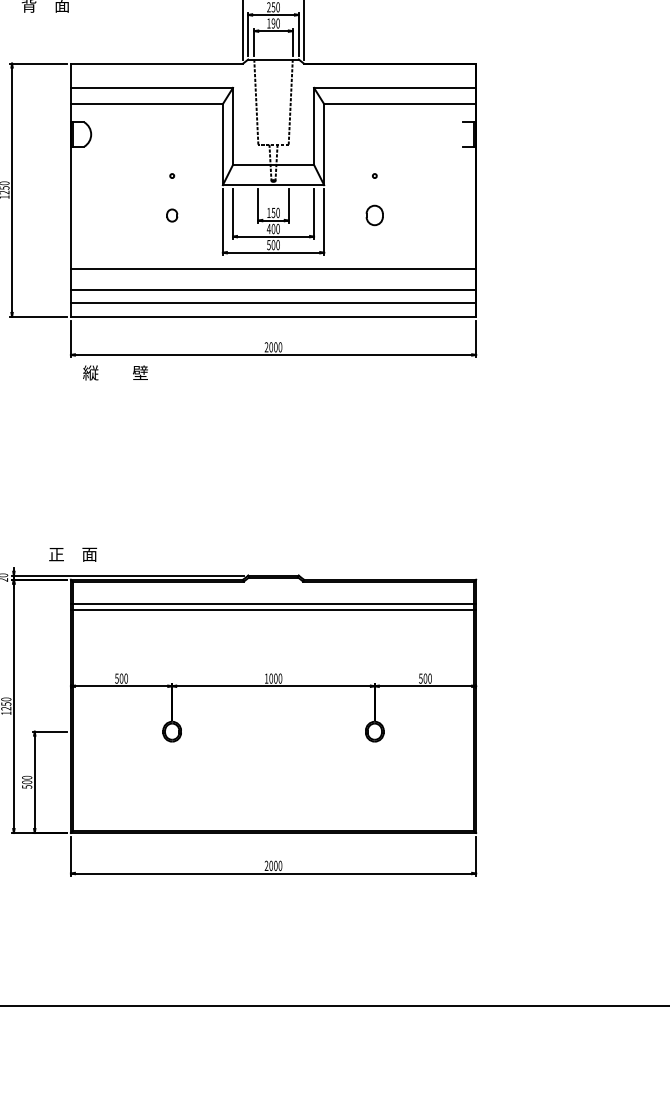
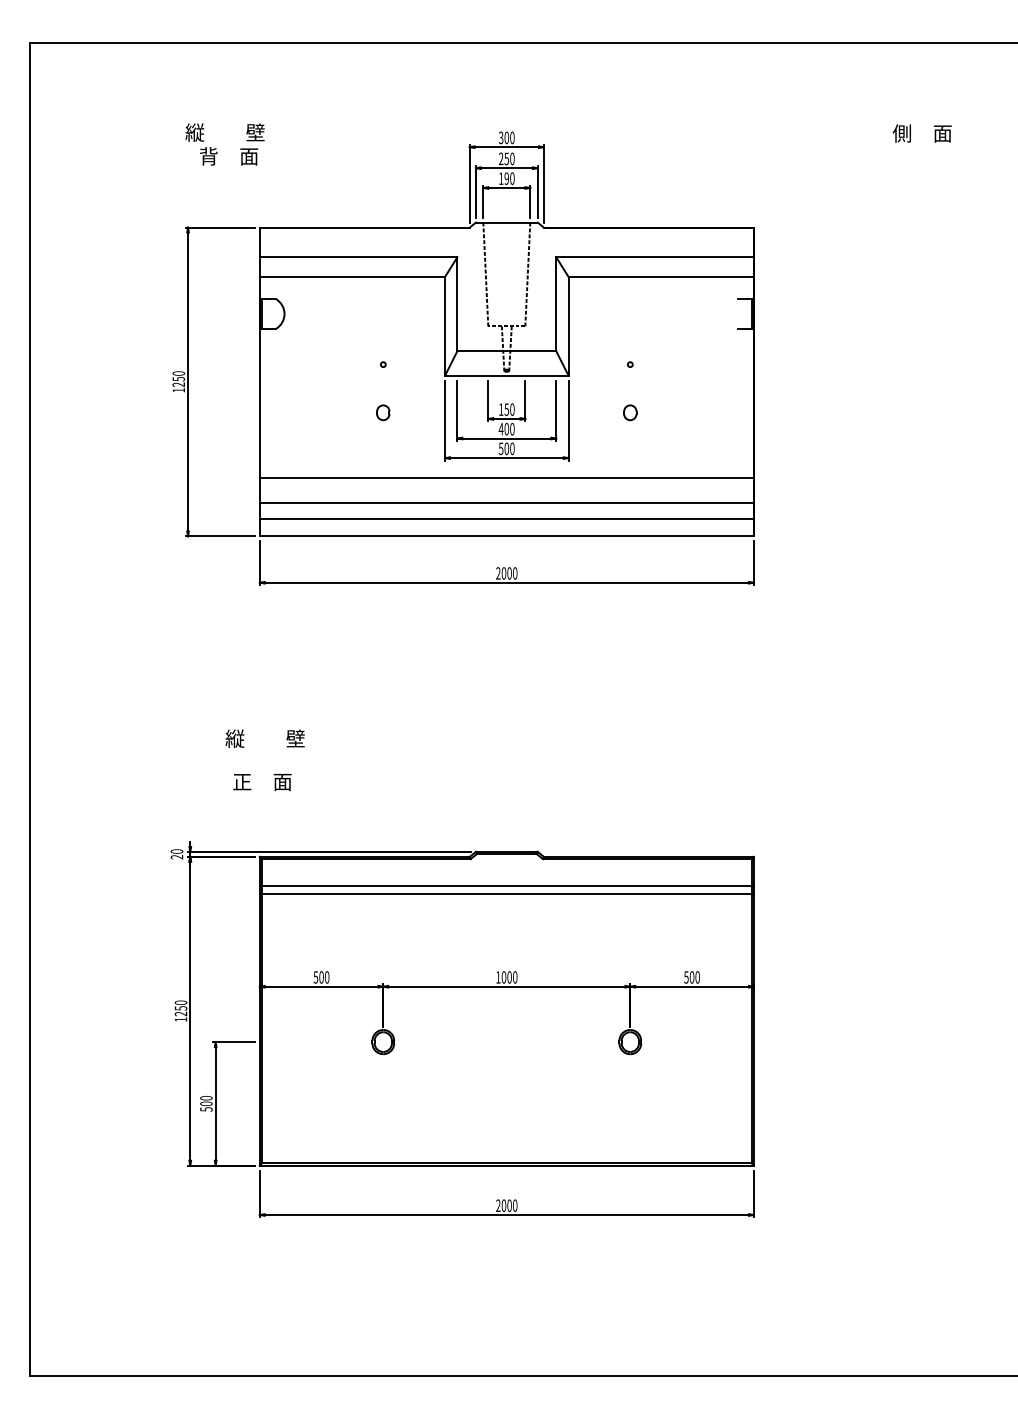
part: (374, 215) -> (630, 412), size x0.62
text: (114, 372) -> (264, 738), moved
text: (73, 554) -> (262, 782), moved

